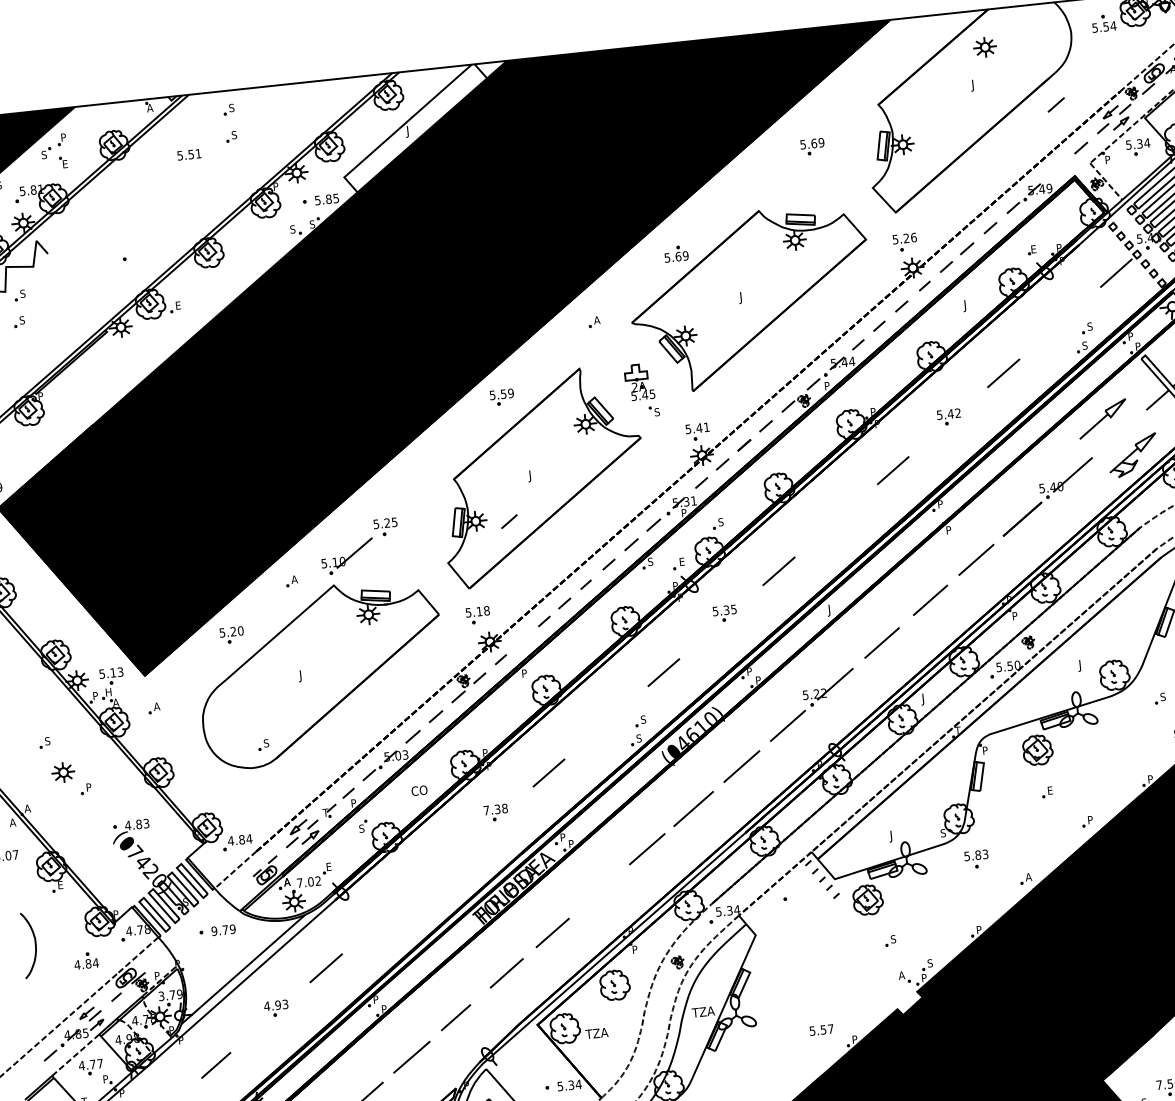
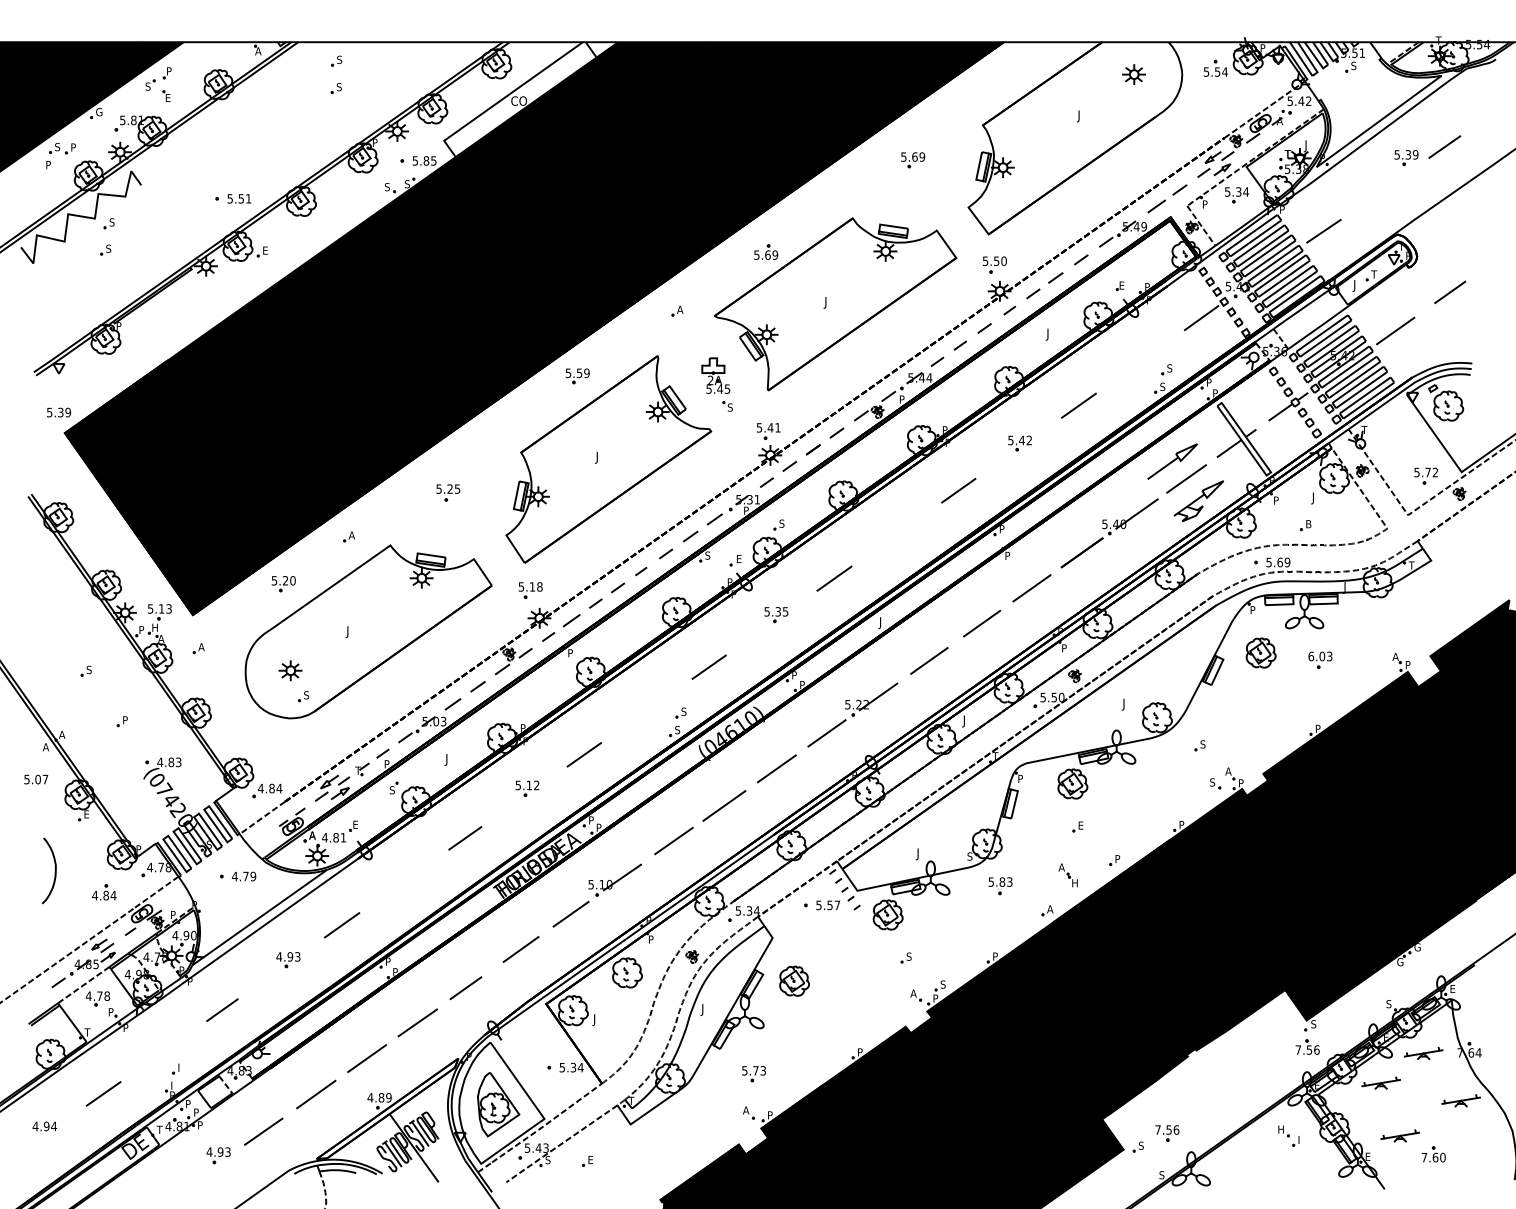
part: (984, 47) -> (1133, 74), moved
line: (1056, 105) -> (1156, 206), moved
text: (414, 131) -> (518, 102), J -> CO
text: (189, 154) -> (239, 198), moved
text: (910, 238) -> (1000, 261), 5.26 -> 5.50
line: (1118, 434) -> (1186, 478), added
line: (509, 521) -> (571, 620), moved
part: (346, 555) -> (614, 879), moved
part: (63, 772) -> (290, 670), moved
text: (418, 791) -> (452, 759), CO -> J
text: (495, 809) -> (527, 785), 7.38 -> 5.12
part: (1042, 841) -> (1067, 875), added
line: (439, 868) -> (465, 838), added
text: (308, 881) -> (333, 837), 7.02 -> 4.81
text: (214, 931) -> (234, 876), 9.79 -> 4.79
part: (781, 975) -> (794, 980), added
text: (170, 995) -> (184, 935), 3.79 -> 4.90
text: (702, 1012) -> (711, 1009), TZA -> J
text: (821, 1030) -> (827, 905), moved
text: (596, 1035) -> (603, 1020), TZA -> J
text: (100, 1063) -> (107, 995), 4.77 -> 4.78
part: (751, 1072) -> (753, 1074), added

